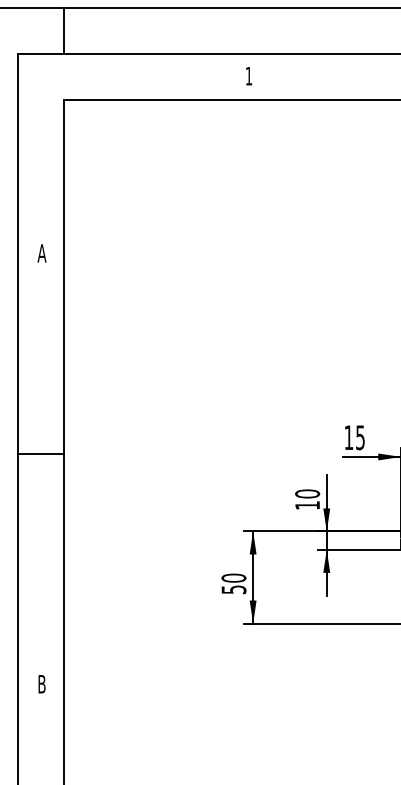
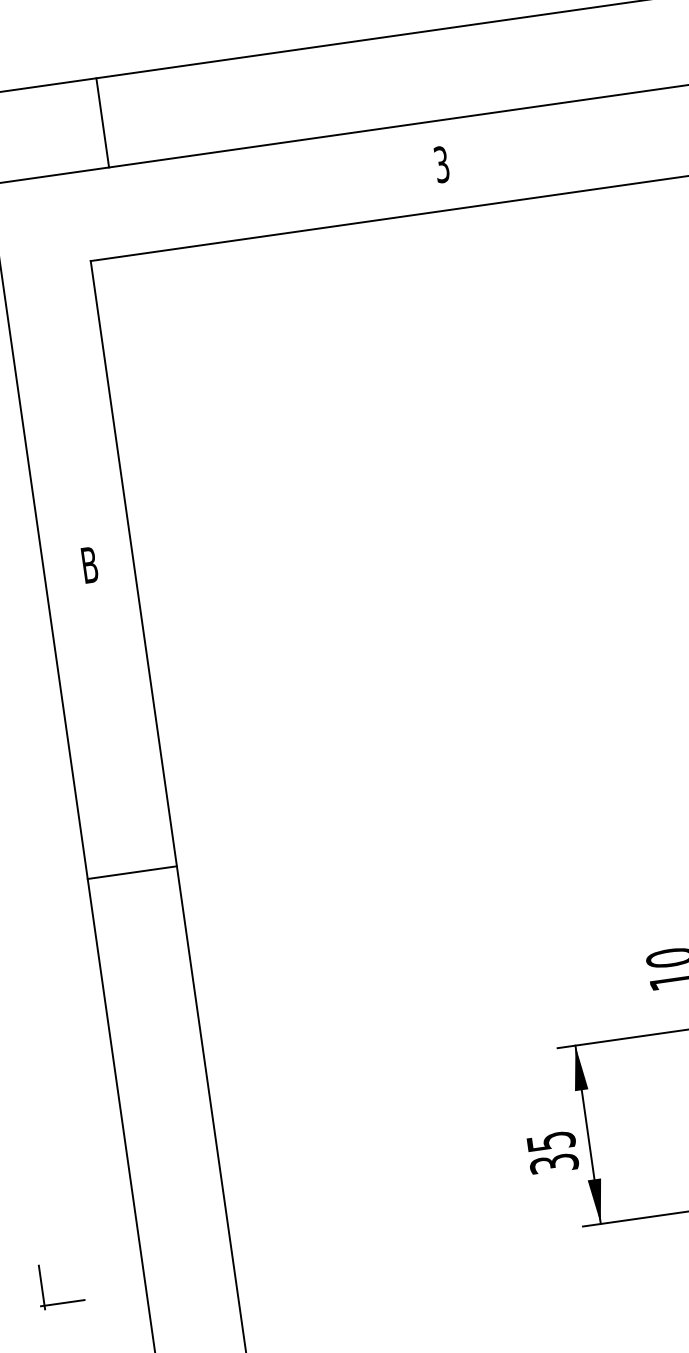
line: (64, 30) -> (102, 122), moved
text: (248, 75) -> (440, 163), 1 -> 3
text: (41, 253) -> (88, 565), A -> B
line: (41, 454) -> (132, 873), moved
text: (233, 583) -> (551, 1151), 50 -> 35

